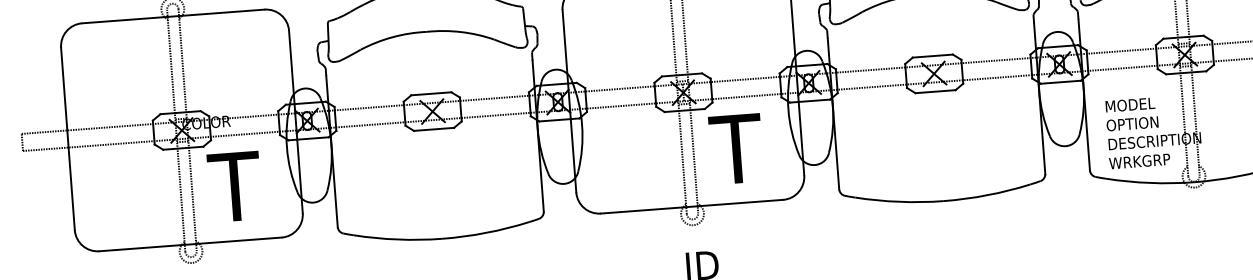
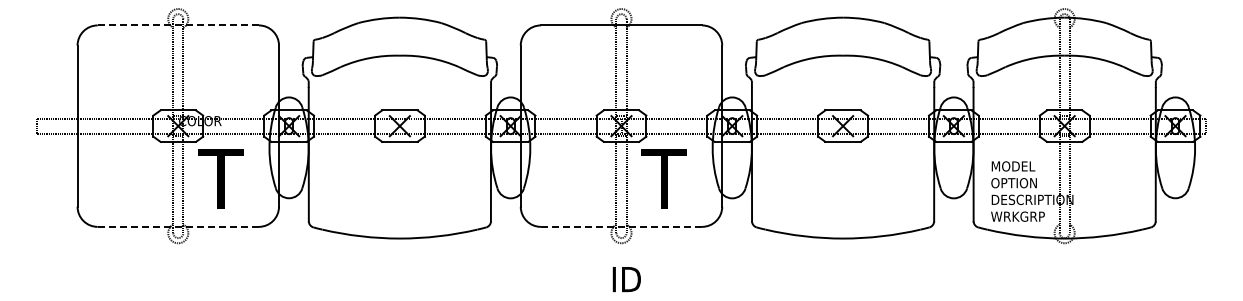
line: (173, 16) -> (178, 25), solid -> dashed
line: (691, 206) -> (621, 226), solid -> dashed
line: (190, 243) -> (178, 226), solid -> dashed

